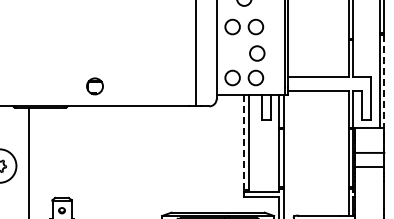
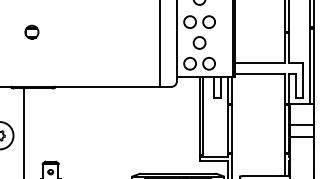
circle: (257, 53) -> (199, 42), moved
line: (384, 81) -> (314, 66), dashed -> solid
part: (94, 86) -> (31, 32), moved
line: (244, 142) -> (199, 116), dashed -> solid

